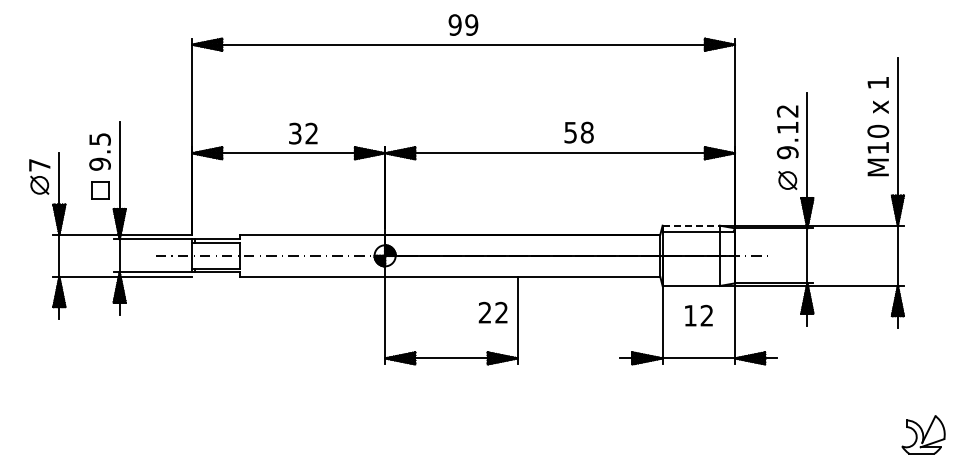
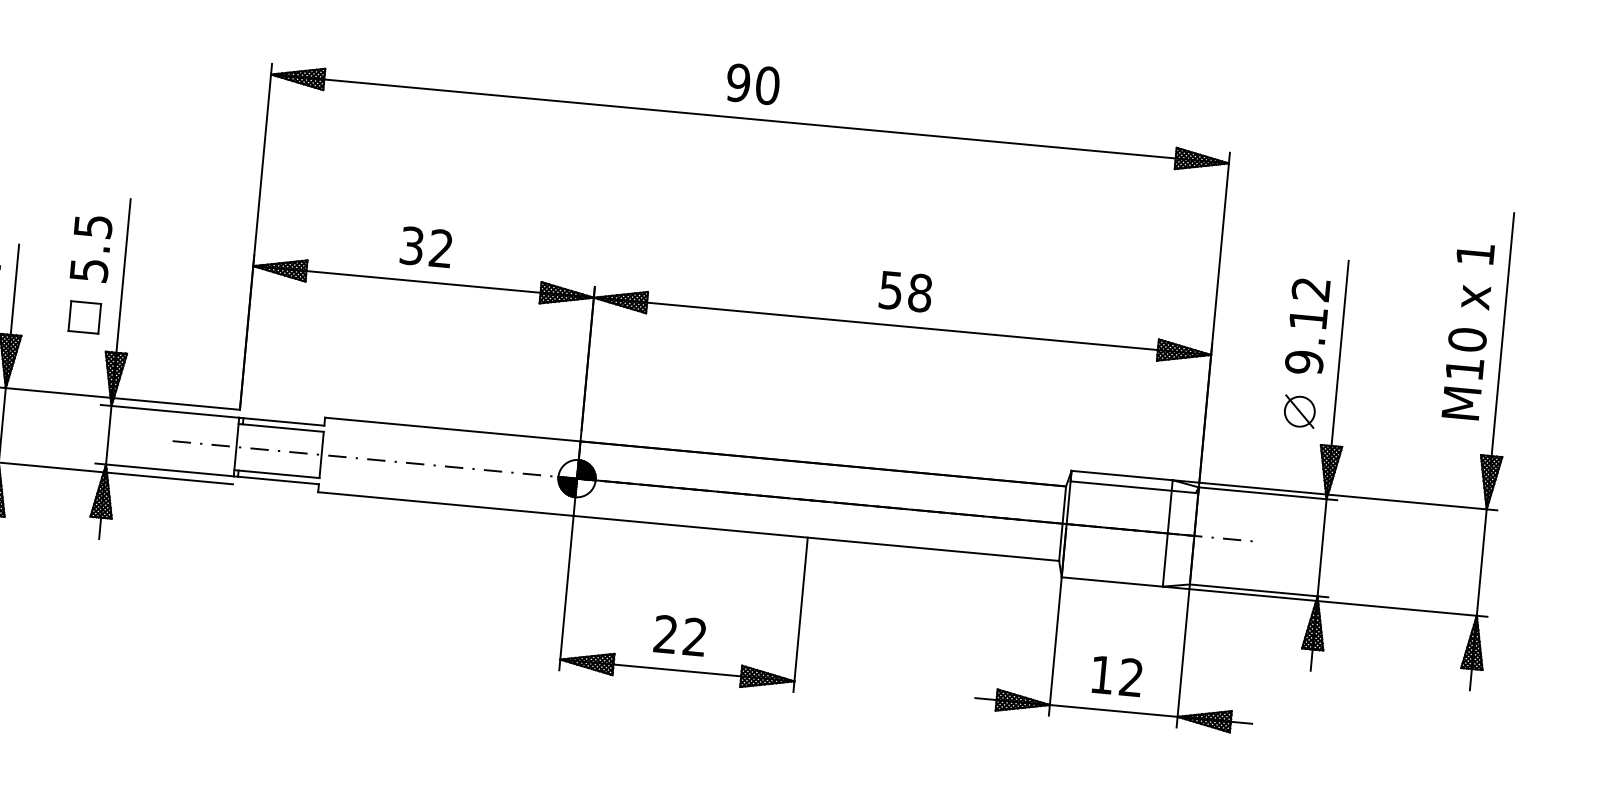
text: (471, 24) -> (767, 84), 99 -> 90
text: (578, 132) -> (904, 291), moved
text: (303, 133) -> (426, 246), moved
text: (99, 163) -> (88, 268), 9.5 -> 5.5
line: (691, 225) -> (1122, 475), dashed -> solid
text: (492, 312) -> (678, 635), moved
text: (698, 315) -> (1116, 675), moved

